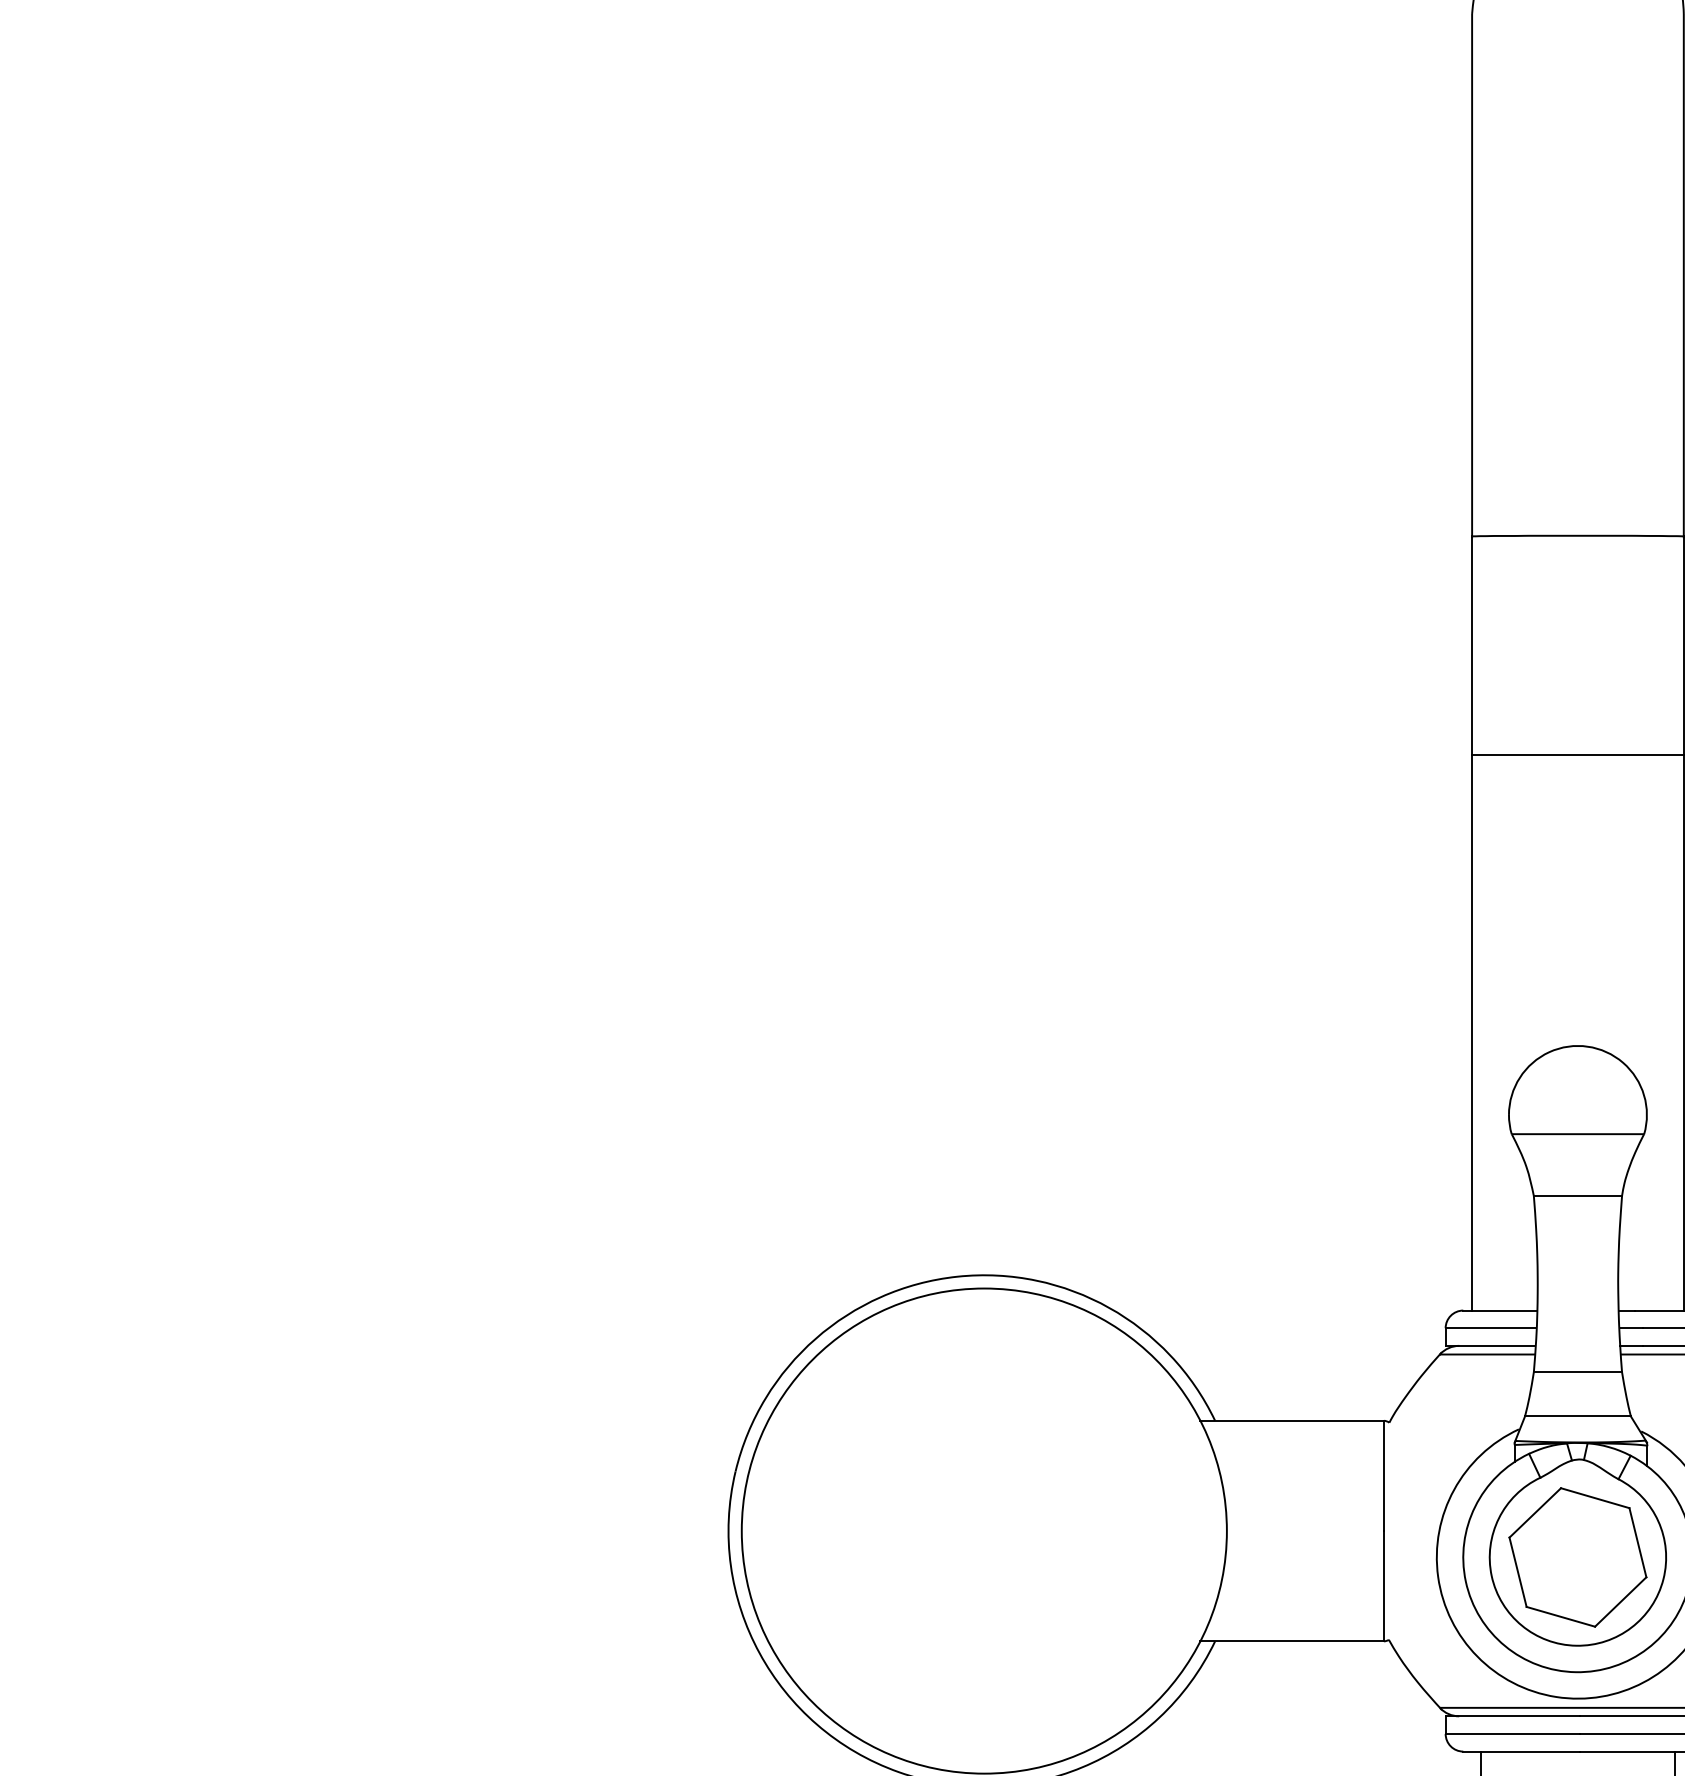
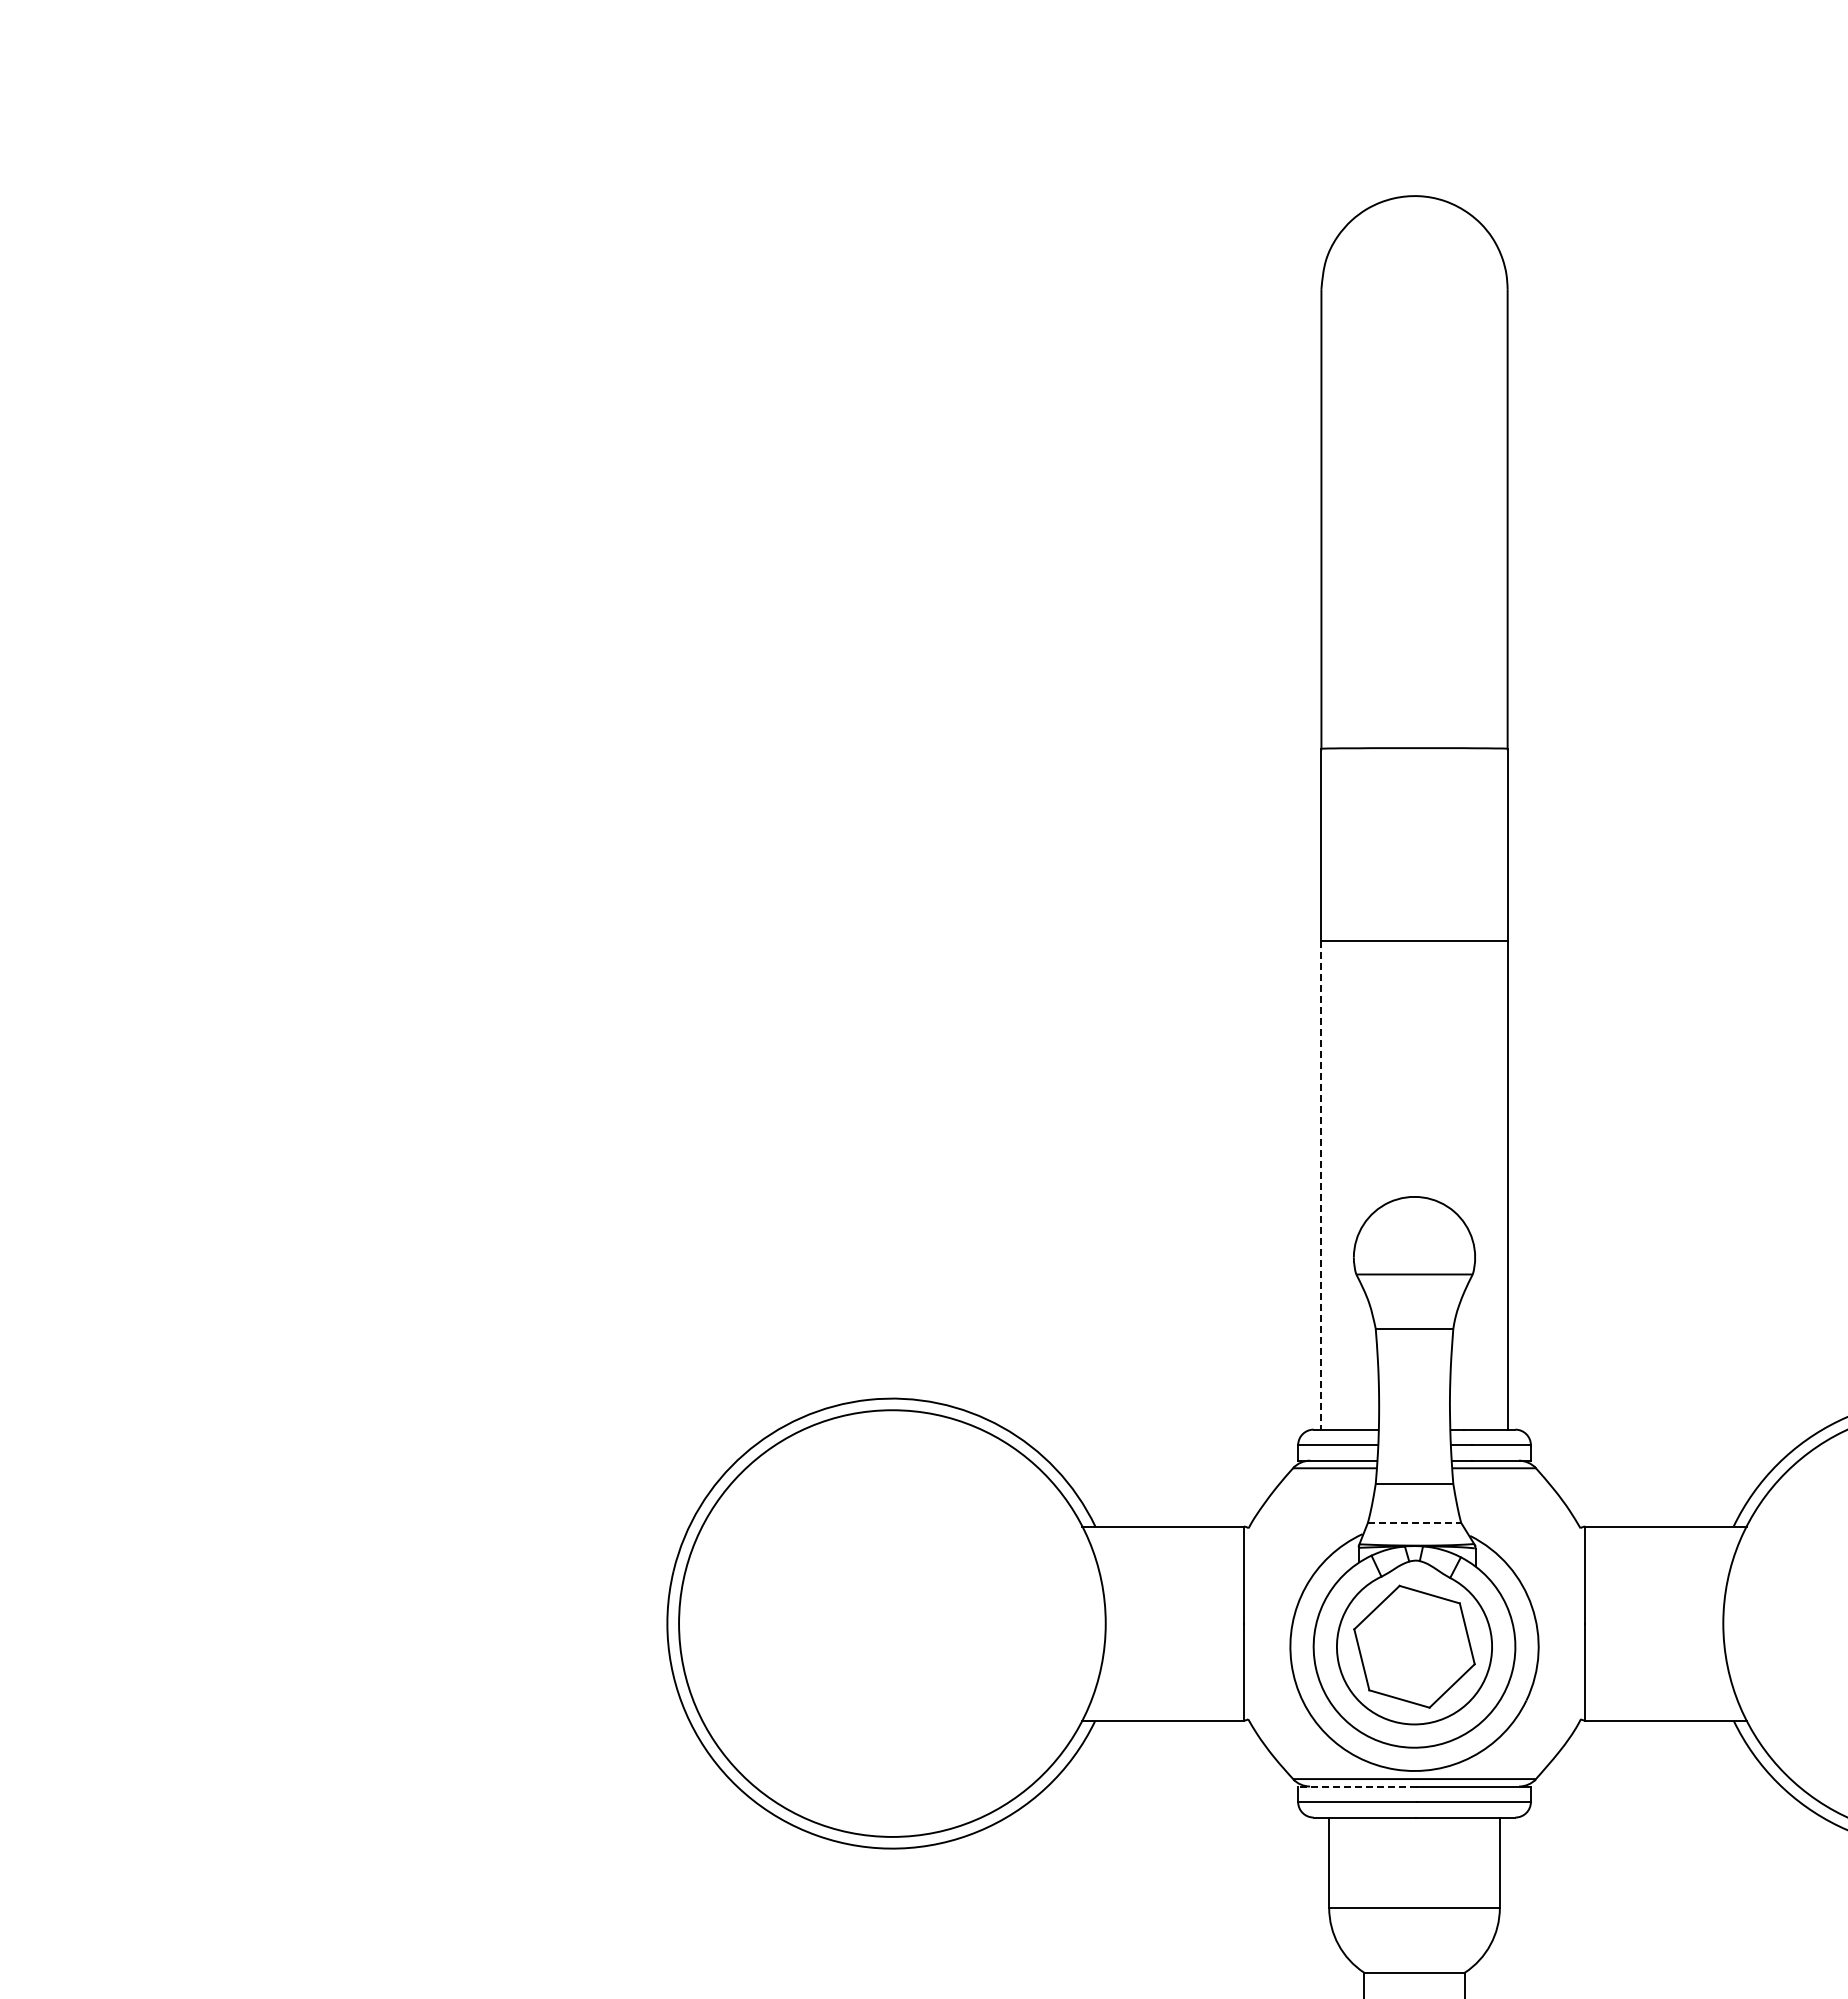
line: (1472, 1033) -> (1321, 1185), solid -> dashed
line: (1577, 1416) -> (1414, 1522), solid -> dashed
line: (1511, 1716) -> (1356, 1786), solid -> dashed

